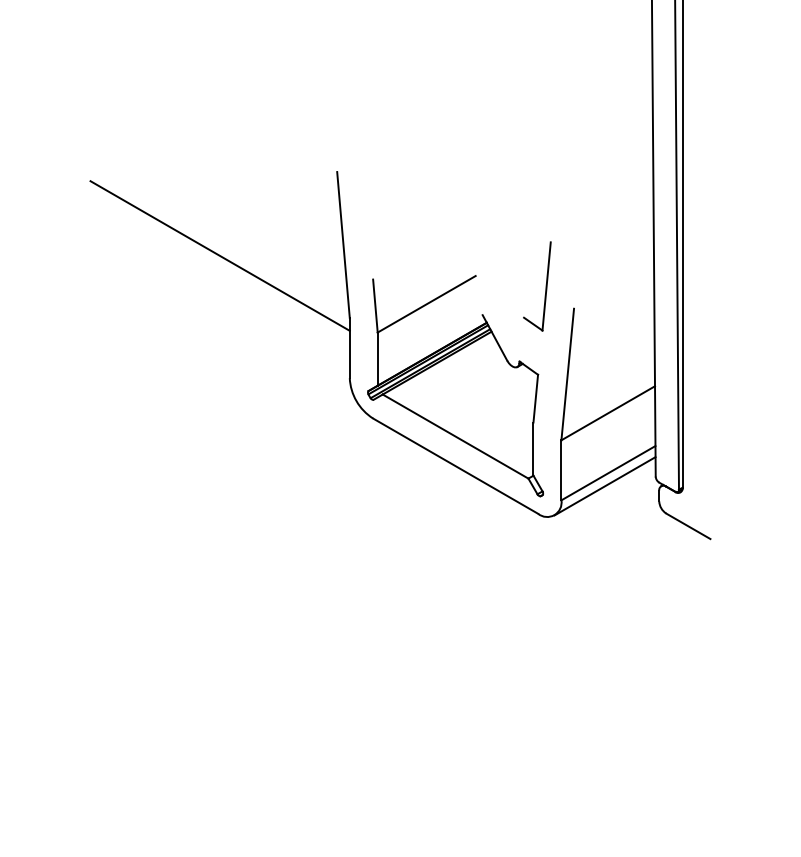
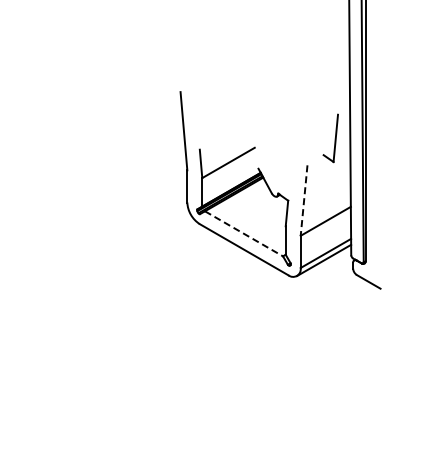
line: (219, 256) -> (117, 137), removed
part: (536, 286) -> (330, 138), moved
line: (568, 376) -> (304, 201), solid -> dashed
line: (456, 437) -> (244, 234), solid -> dashed

